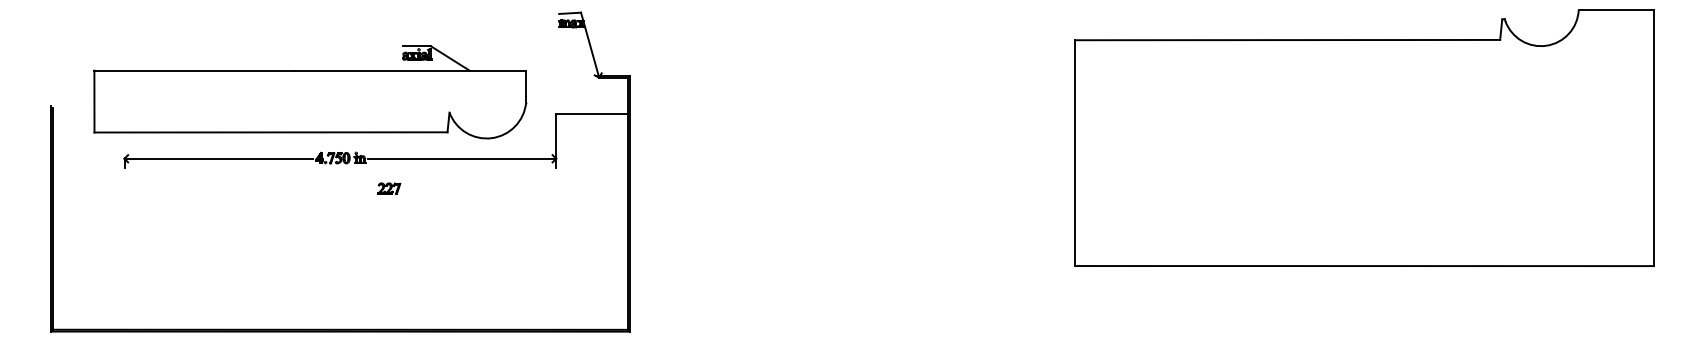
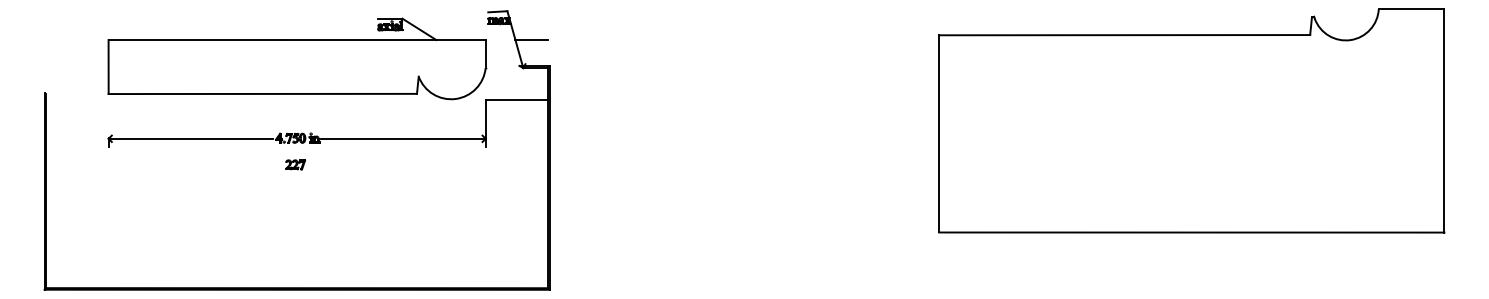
line: (608, 45) -> (531, 39), added
part: (310, 92) -> (297, 59), moved
part: (389, 188) -> (295, 164), moved

